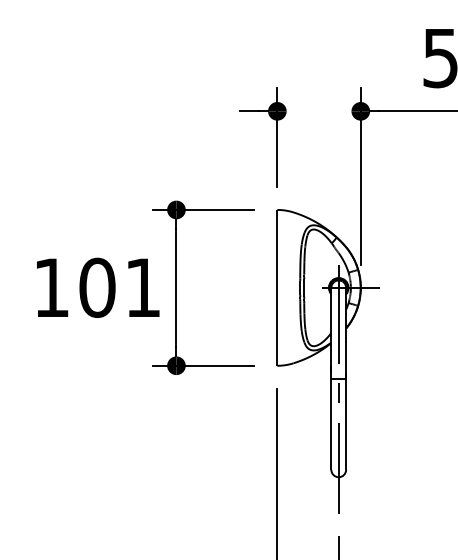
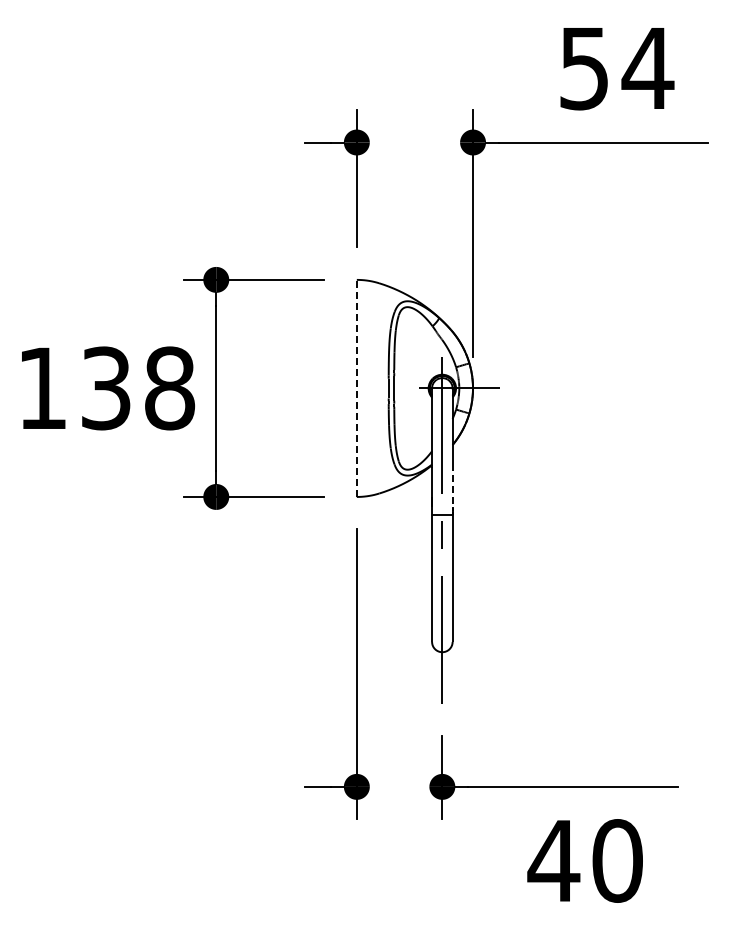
text: (120, 287) -> (138, 388), 101 -> 138
line: (277, 287) -> (356, 388), solid -> dashed
line: (346, 359) -> (452, 488), solid -> dashed

